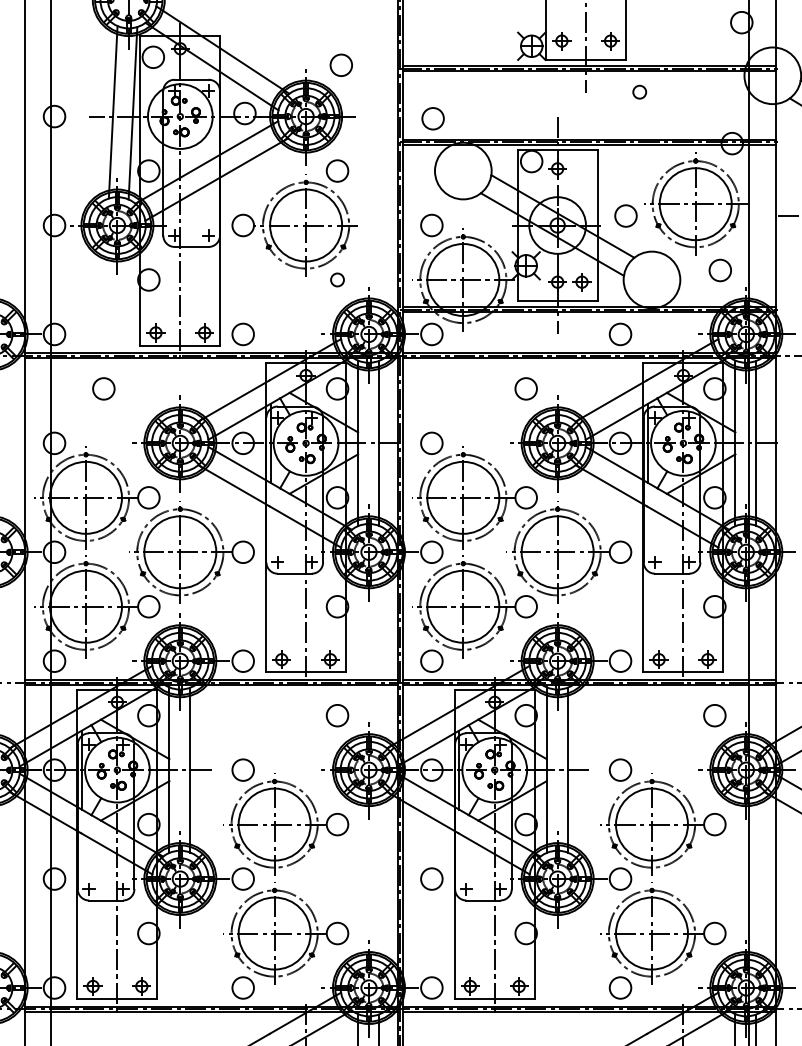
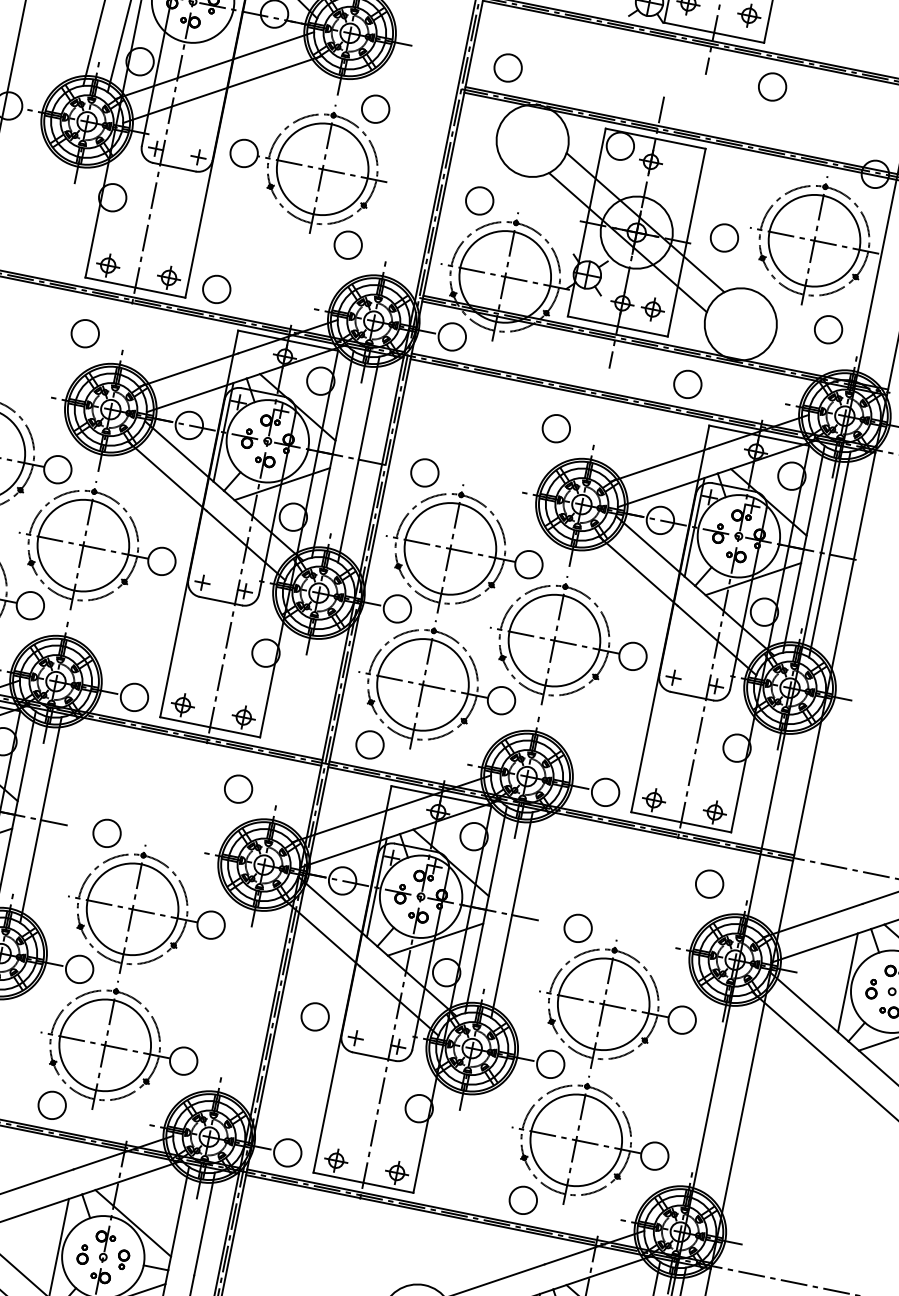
circle: (639, 91) -> (772, 85), size x1.67
circle: (337, 279) -> (348, 244), size x1.67
circle: (103, 388) -> (84, 333), moved

